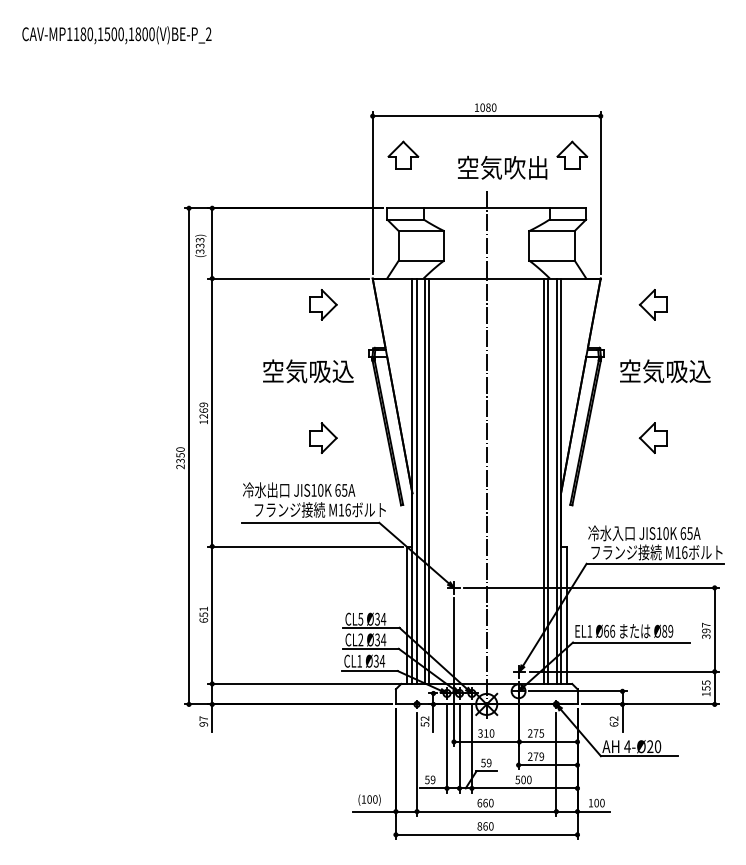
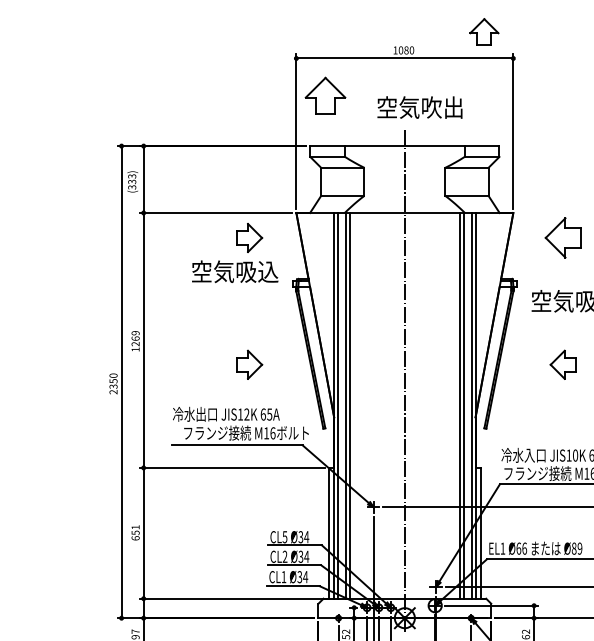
part: (403, 154) -> (325, 94), size x1.4
part: (572, 154) -> (484, 31), moved
part: (652, 304) -> (562, 237), size x1.4
text: (308, 371) -> (235, 271), moved
text: (320, 490) -> (246, 414), JIS10K -> JIS12K

